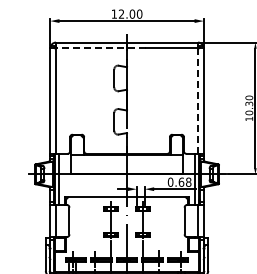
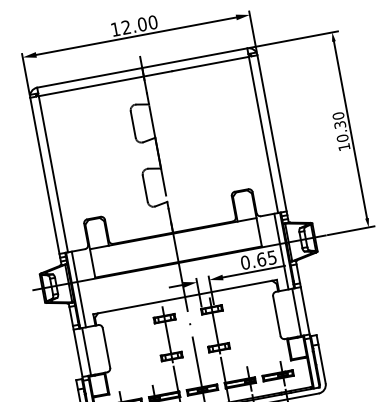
line: (100, 48) -> (104, 84), dashed -> solid
line: (198, 101) -> (264, 135), dashed -> solid
text: (188, 181) -> (271, 256), 0.68 -> 0.65

